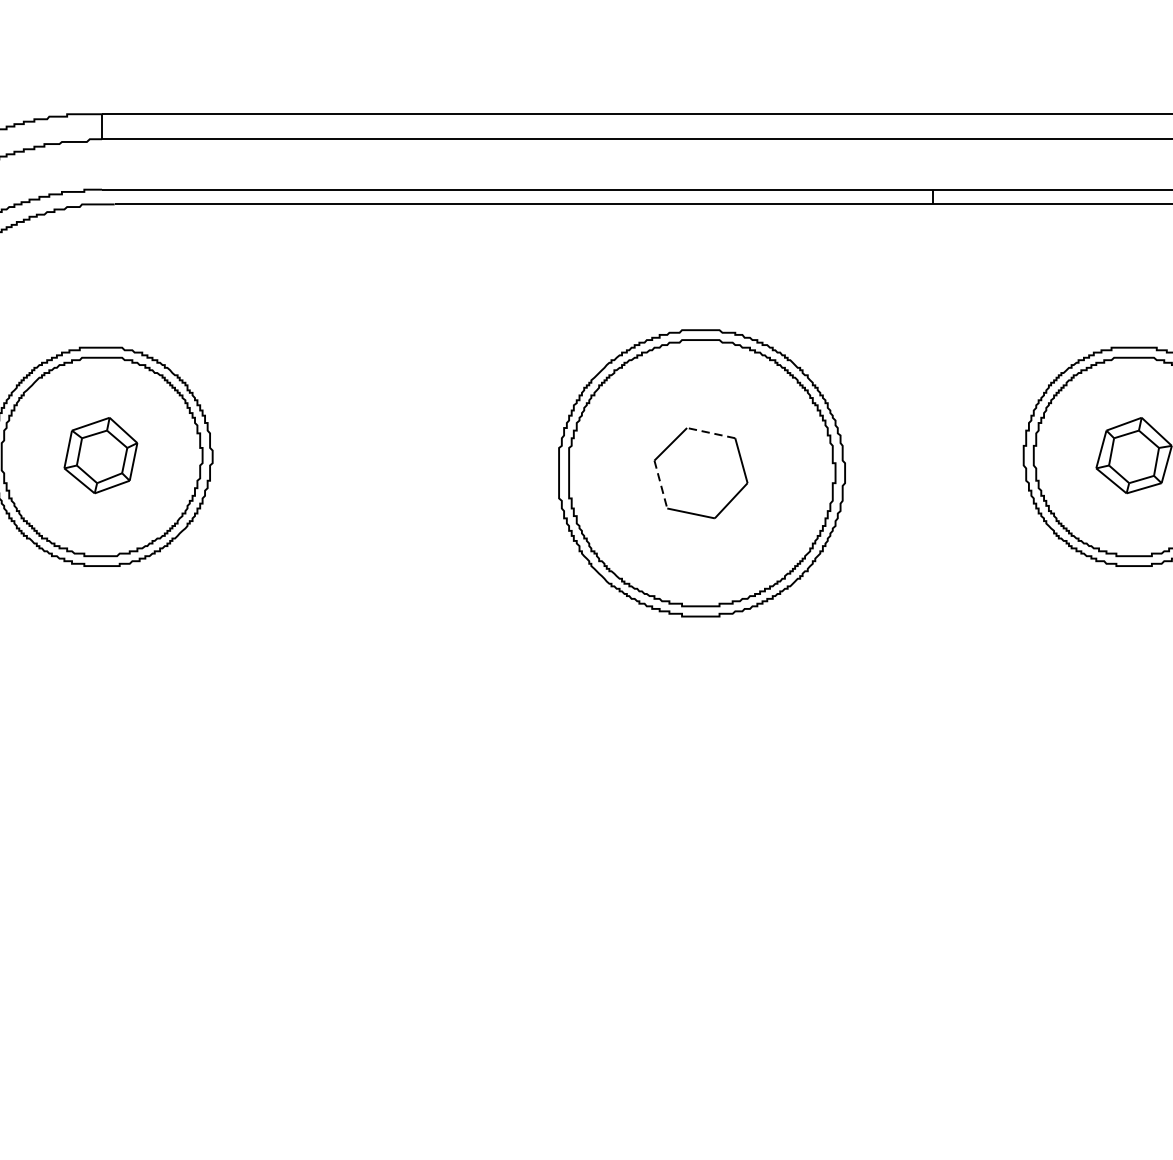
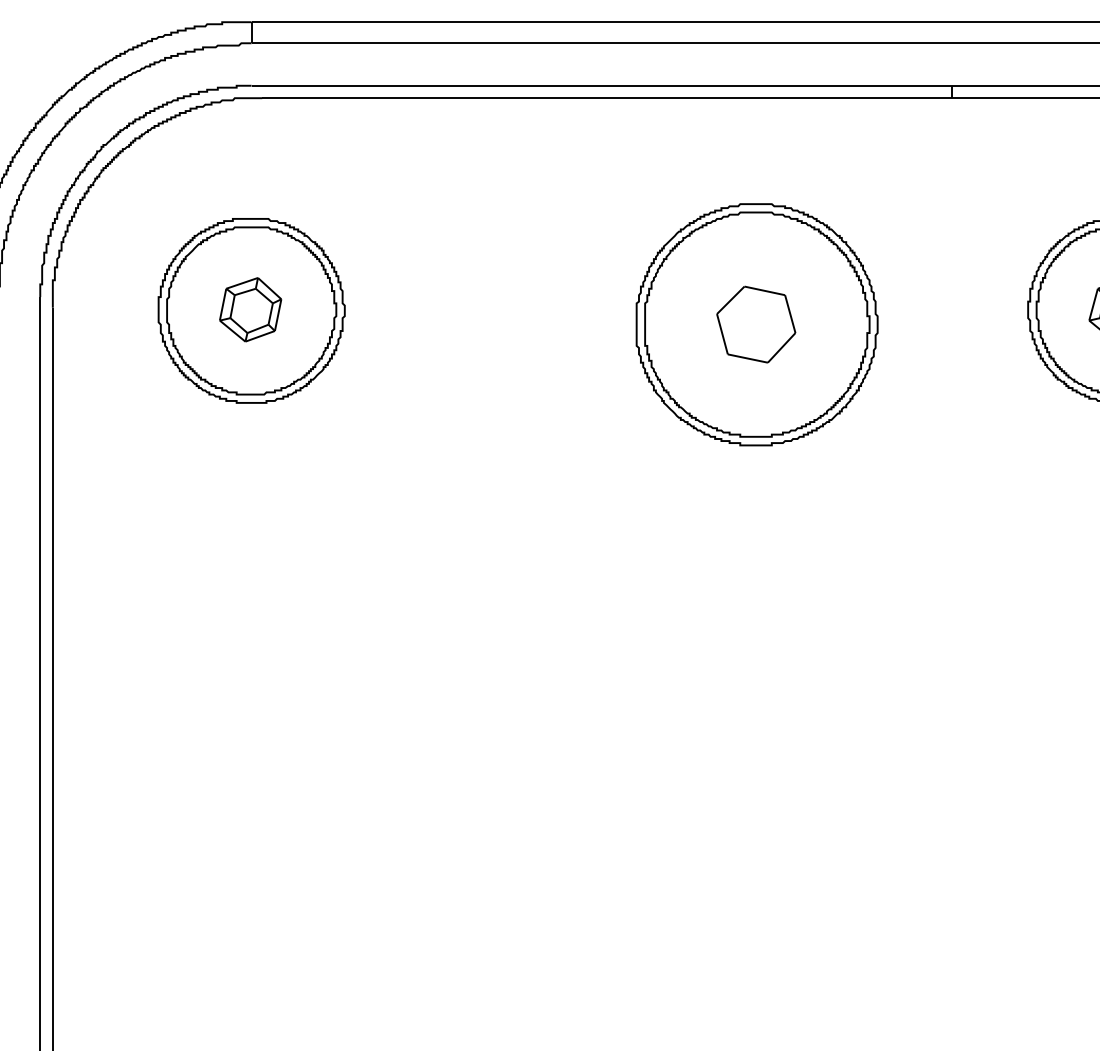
line: (710, 432) -> (764, 290), dashed -> solid
line: (660, 484) -> (722, 334), dashed -> solid

